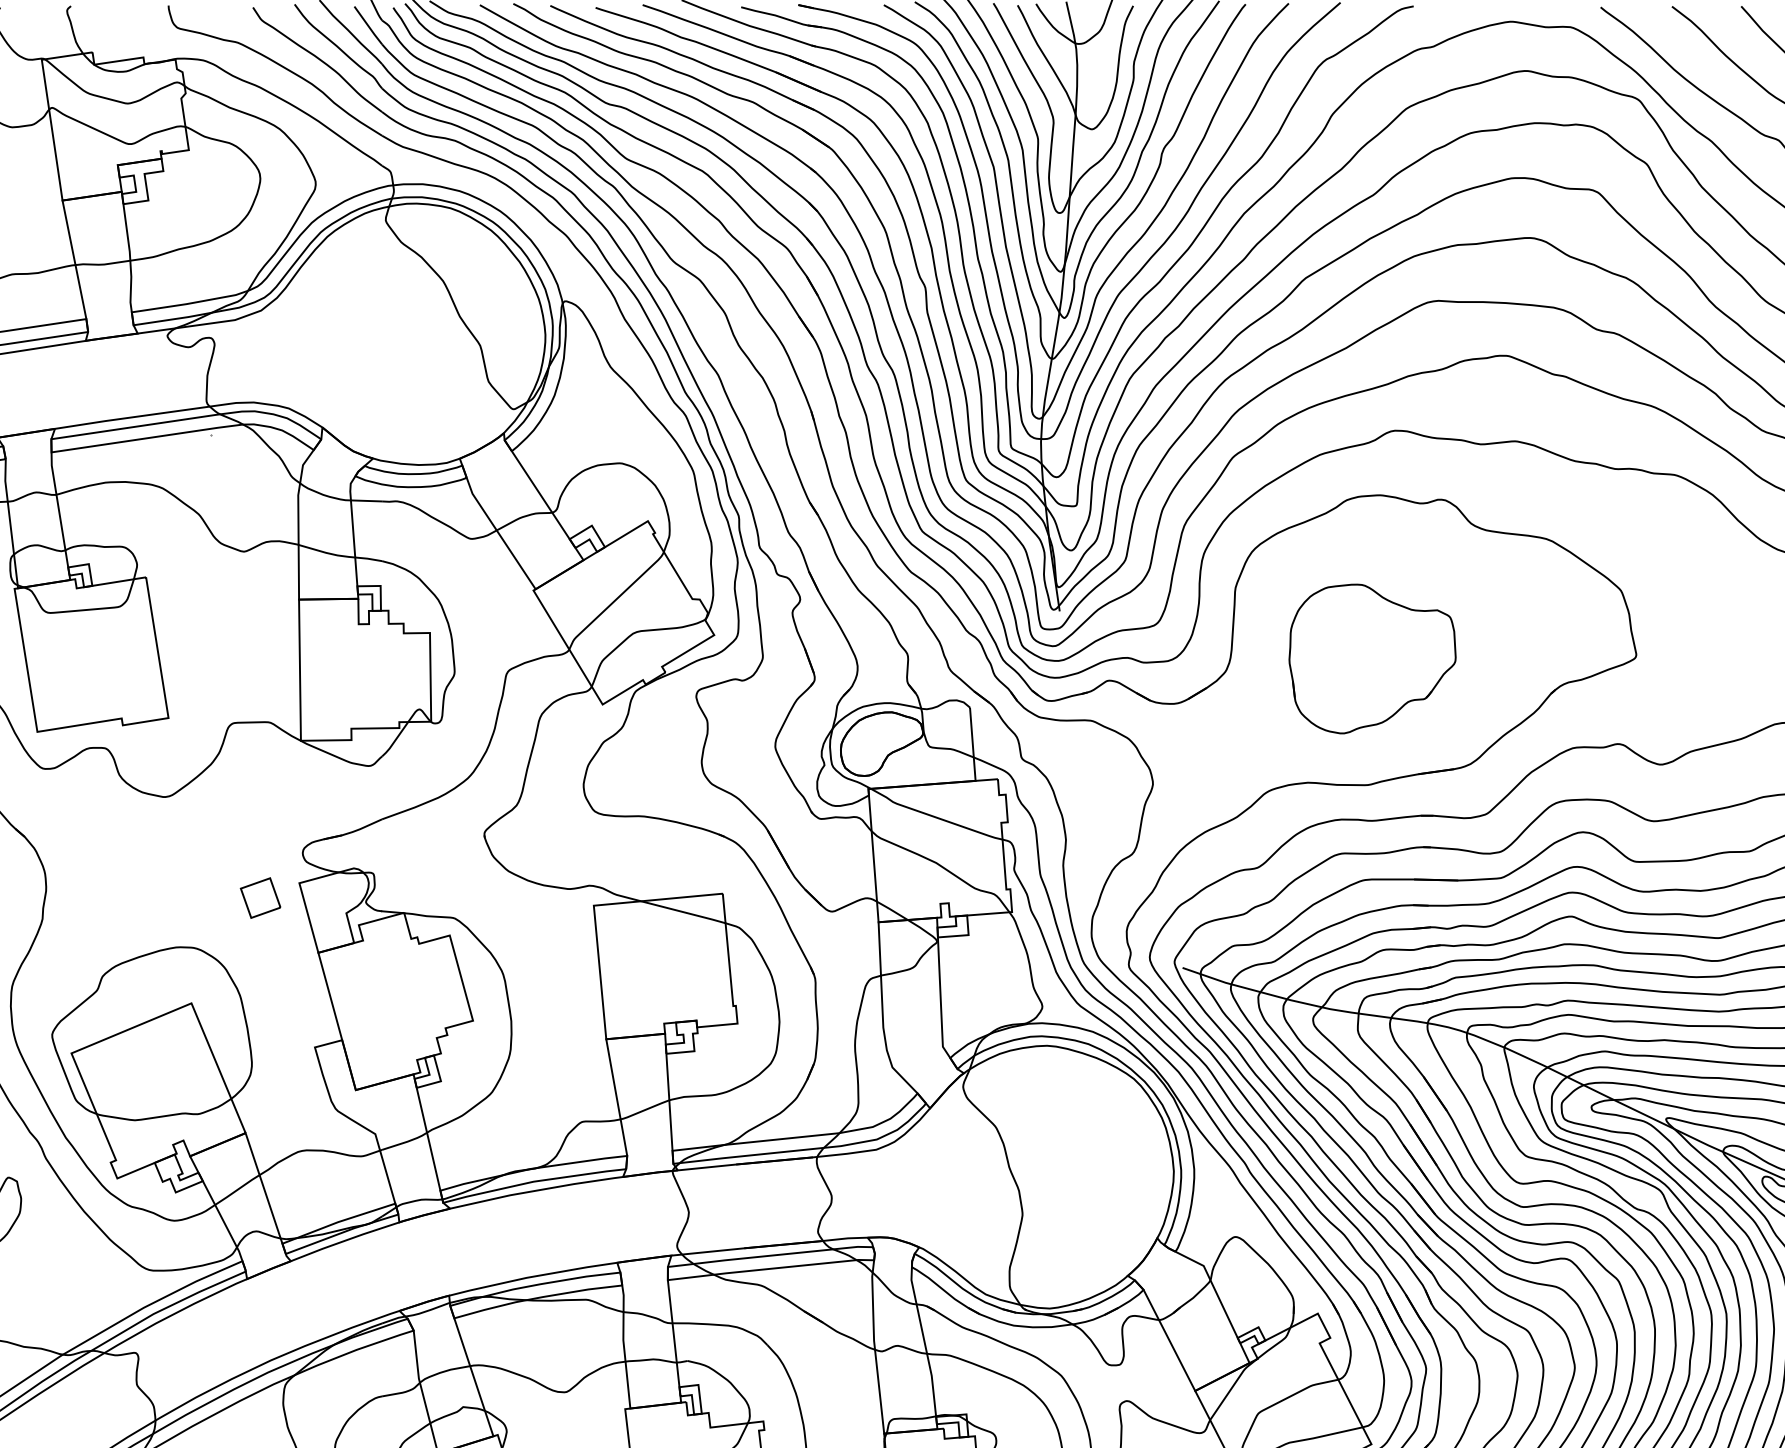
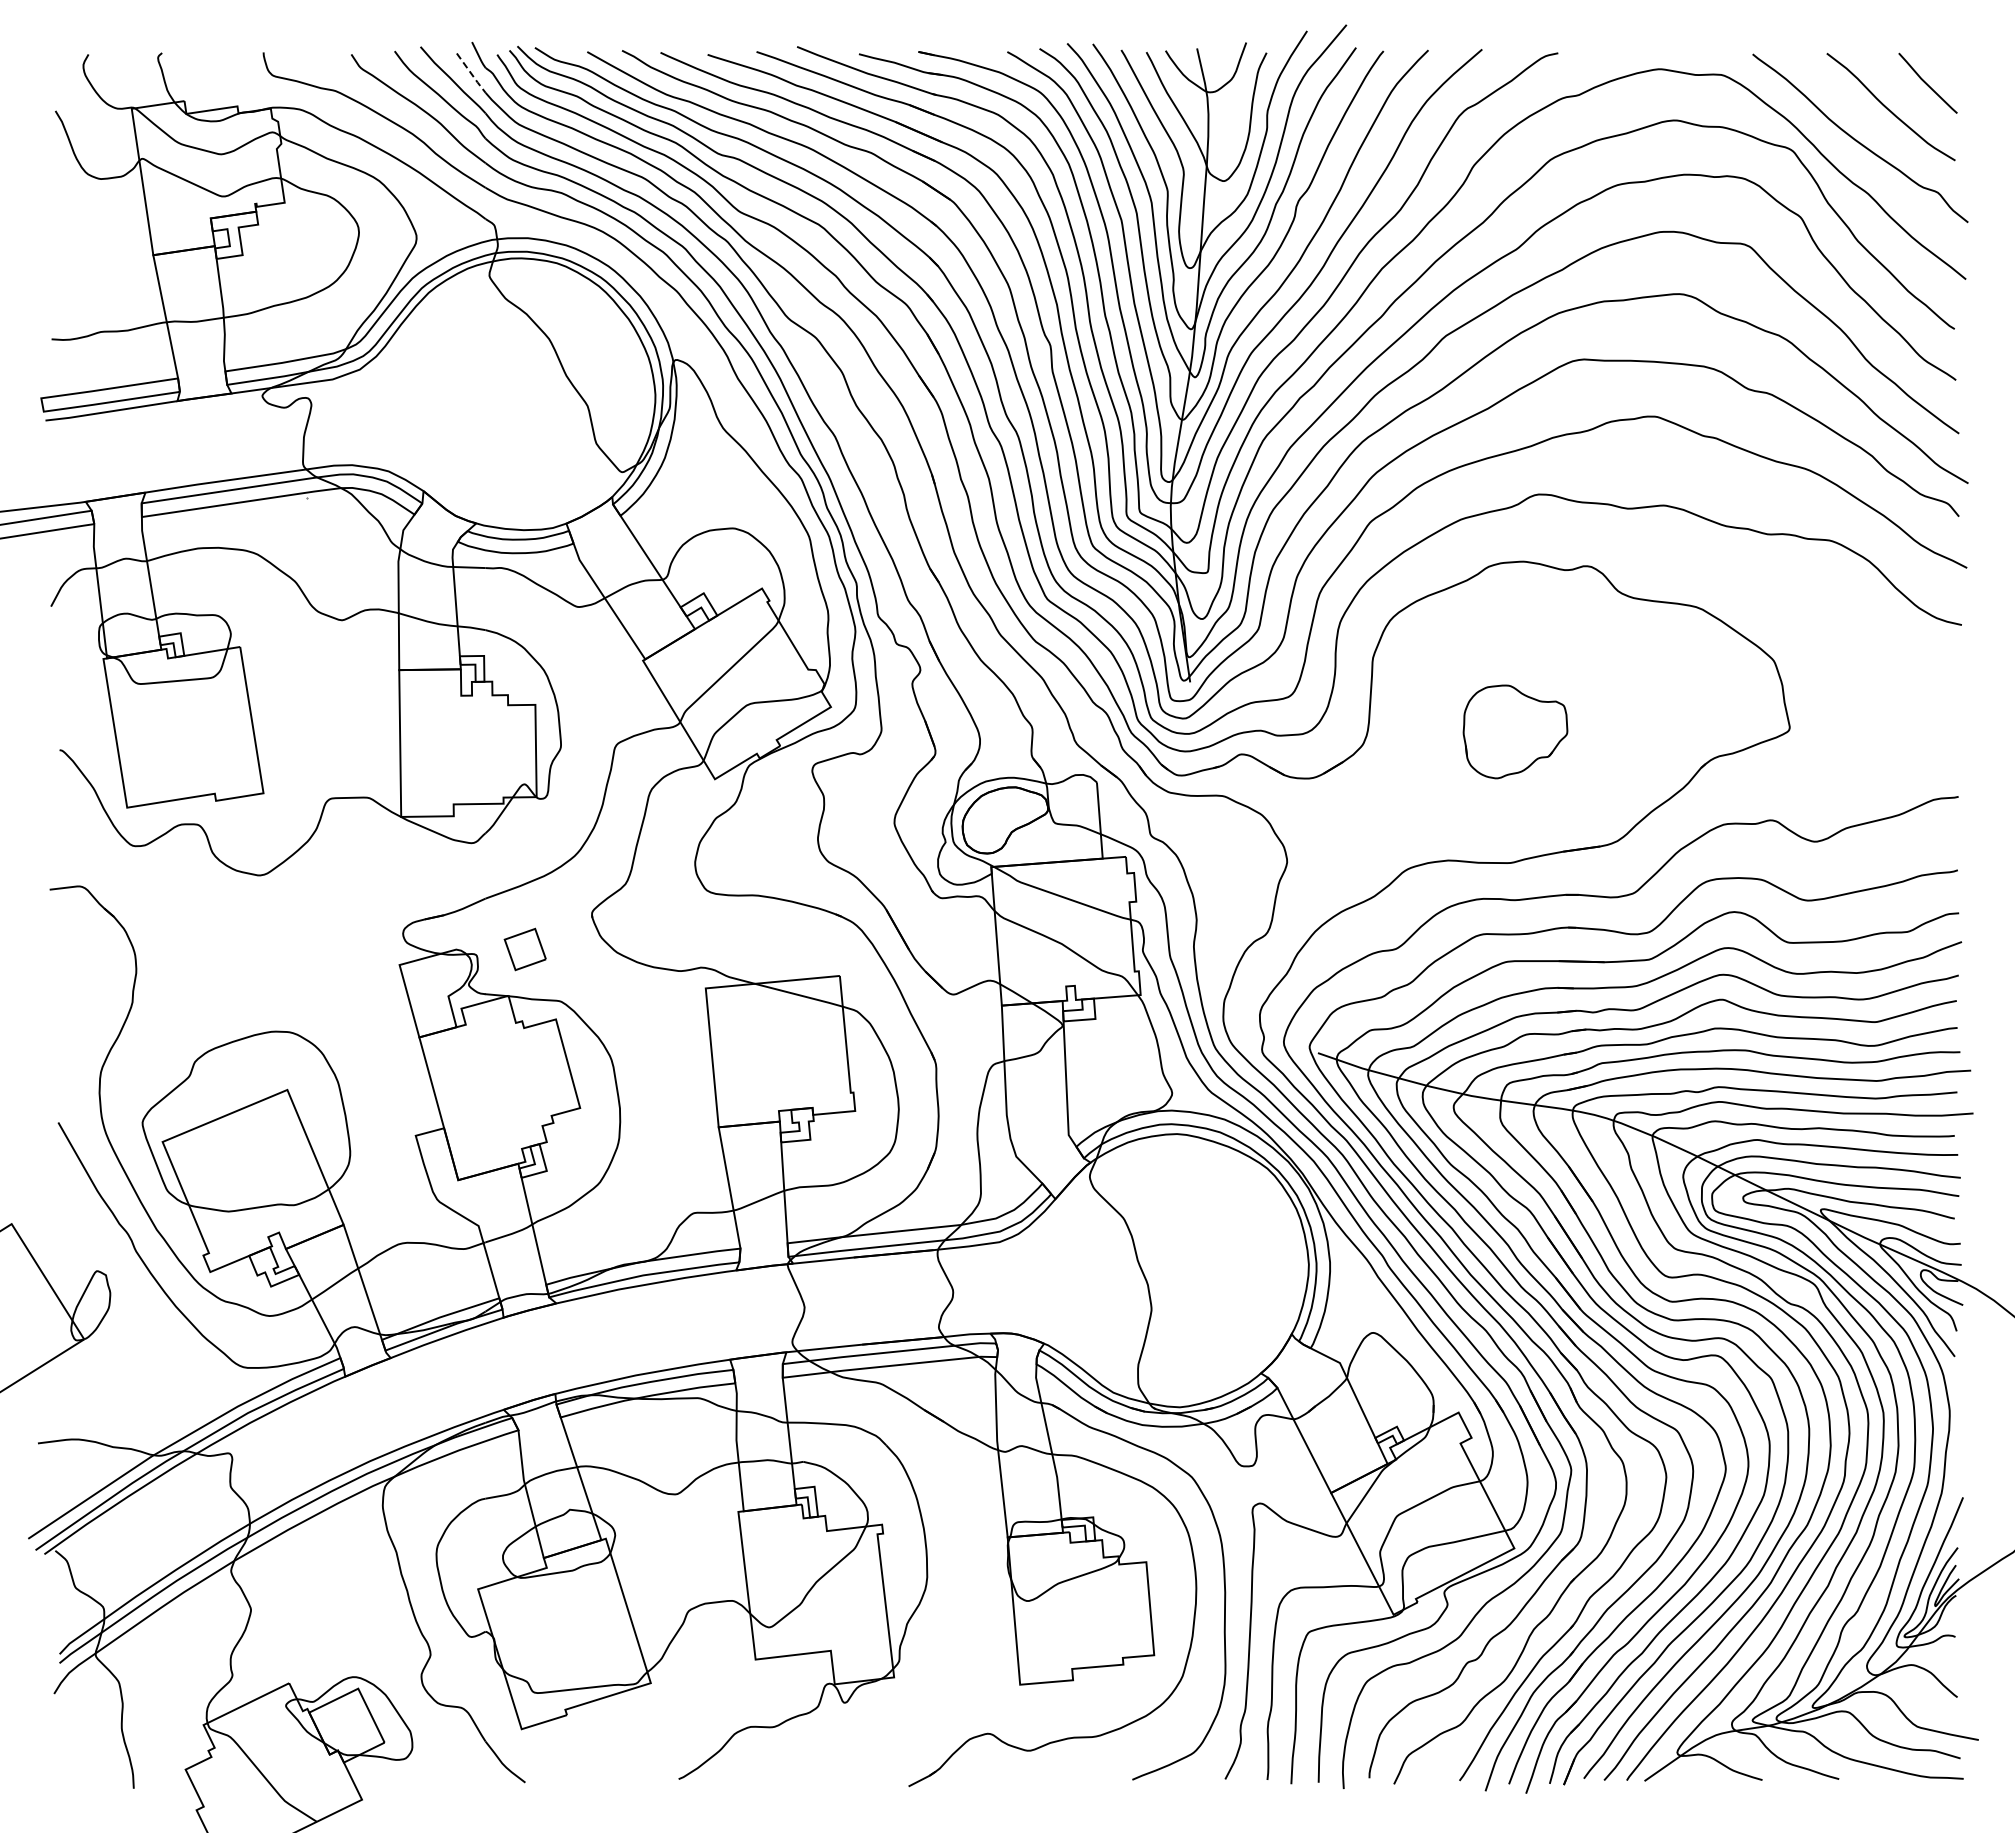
line: (368, 25) -> (471, 73), solid -> dashed
part: (1372, 658) -> (1515, 731), size x0.6
part: (259, 898) -> (524, 949), moved

